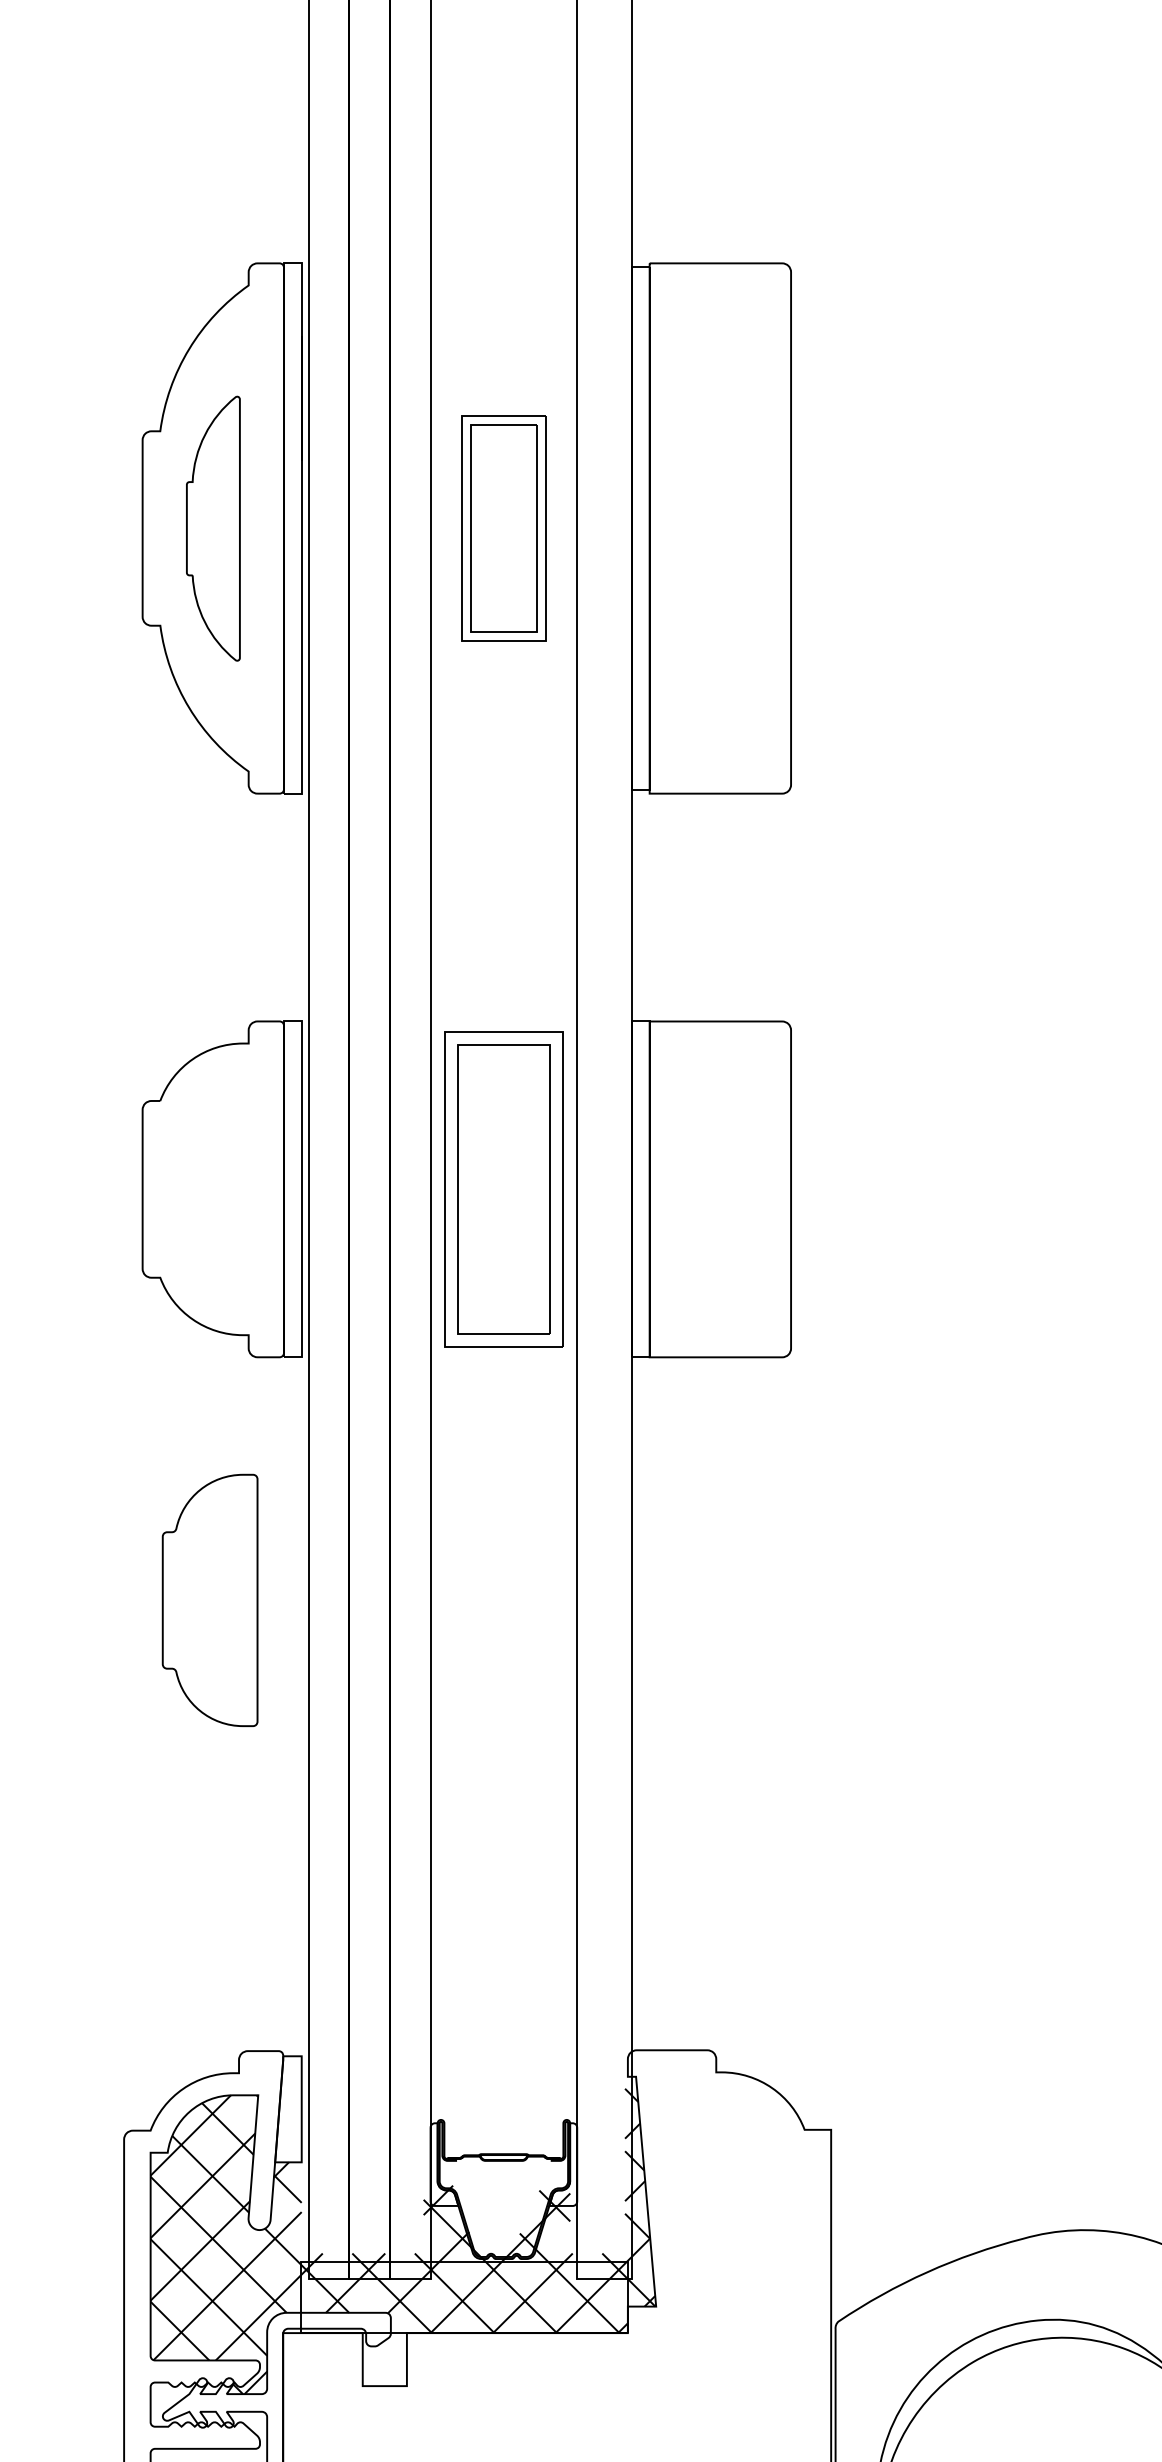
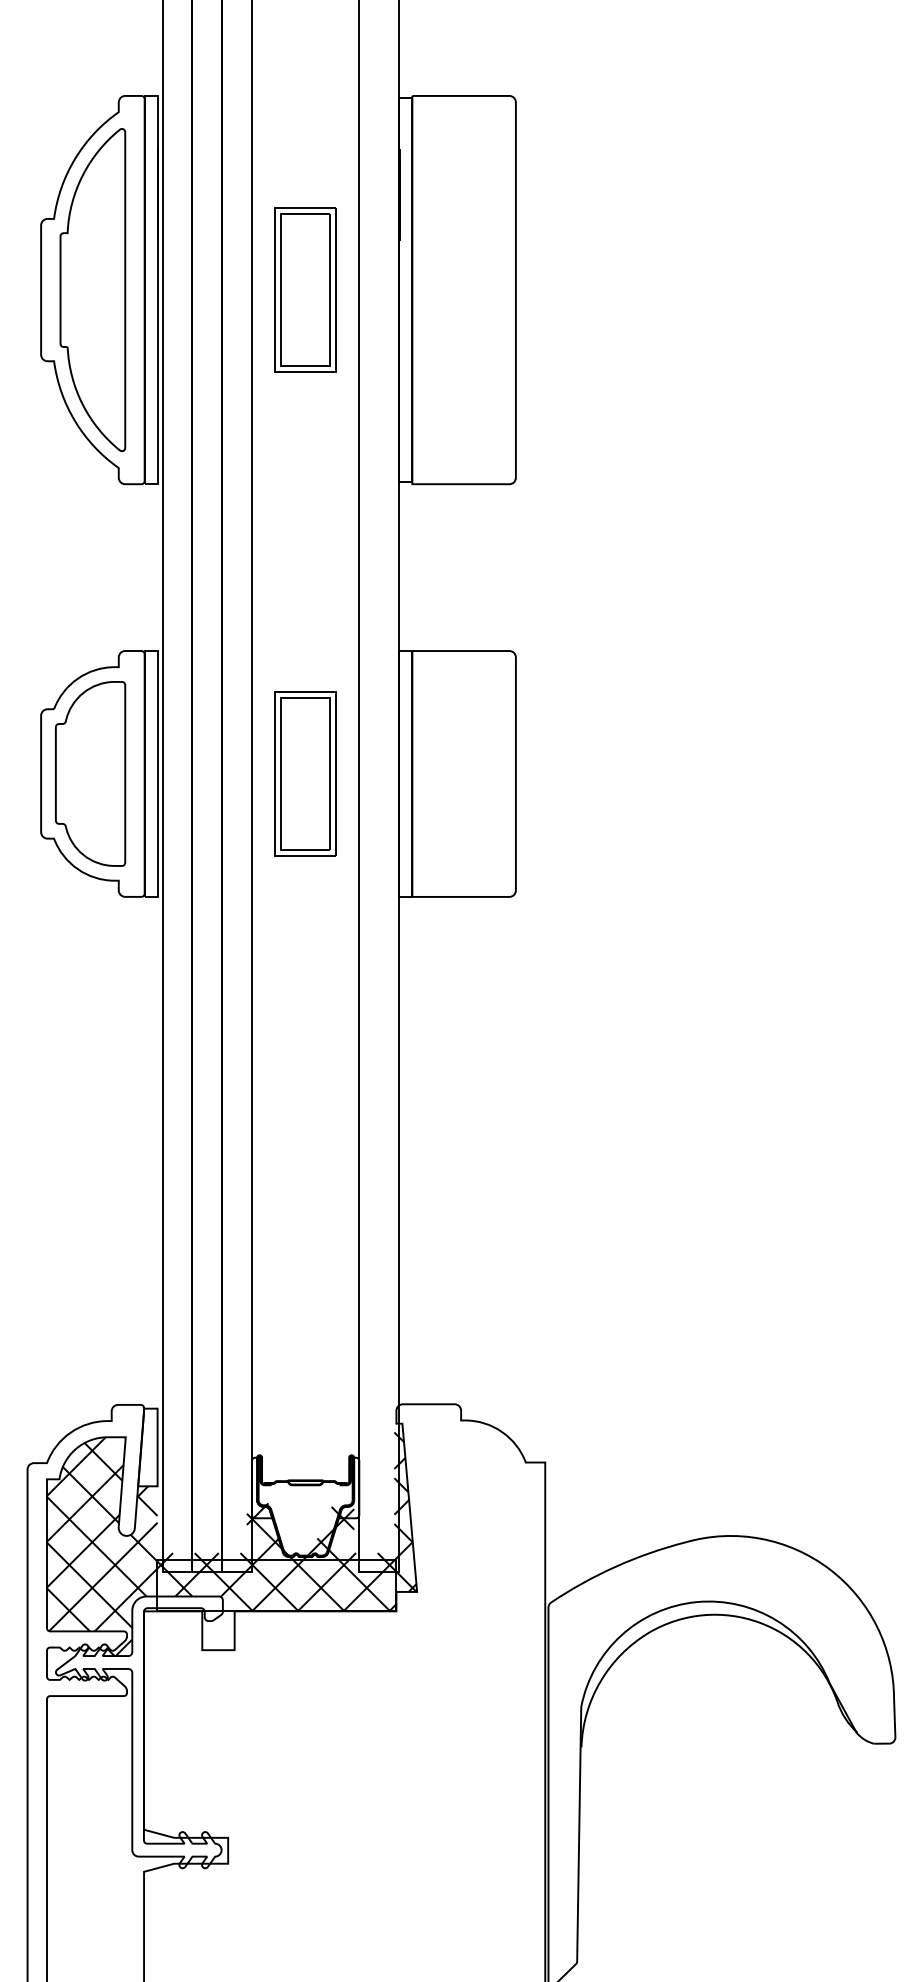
part: (212, 529) -> (92, 290), size x1.67
part: (503, 1188) -> (305, 773), size x0.71
part: (210, 1599) -> (90, 773), moved

